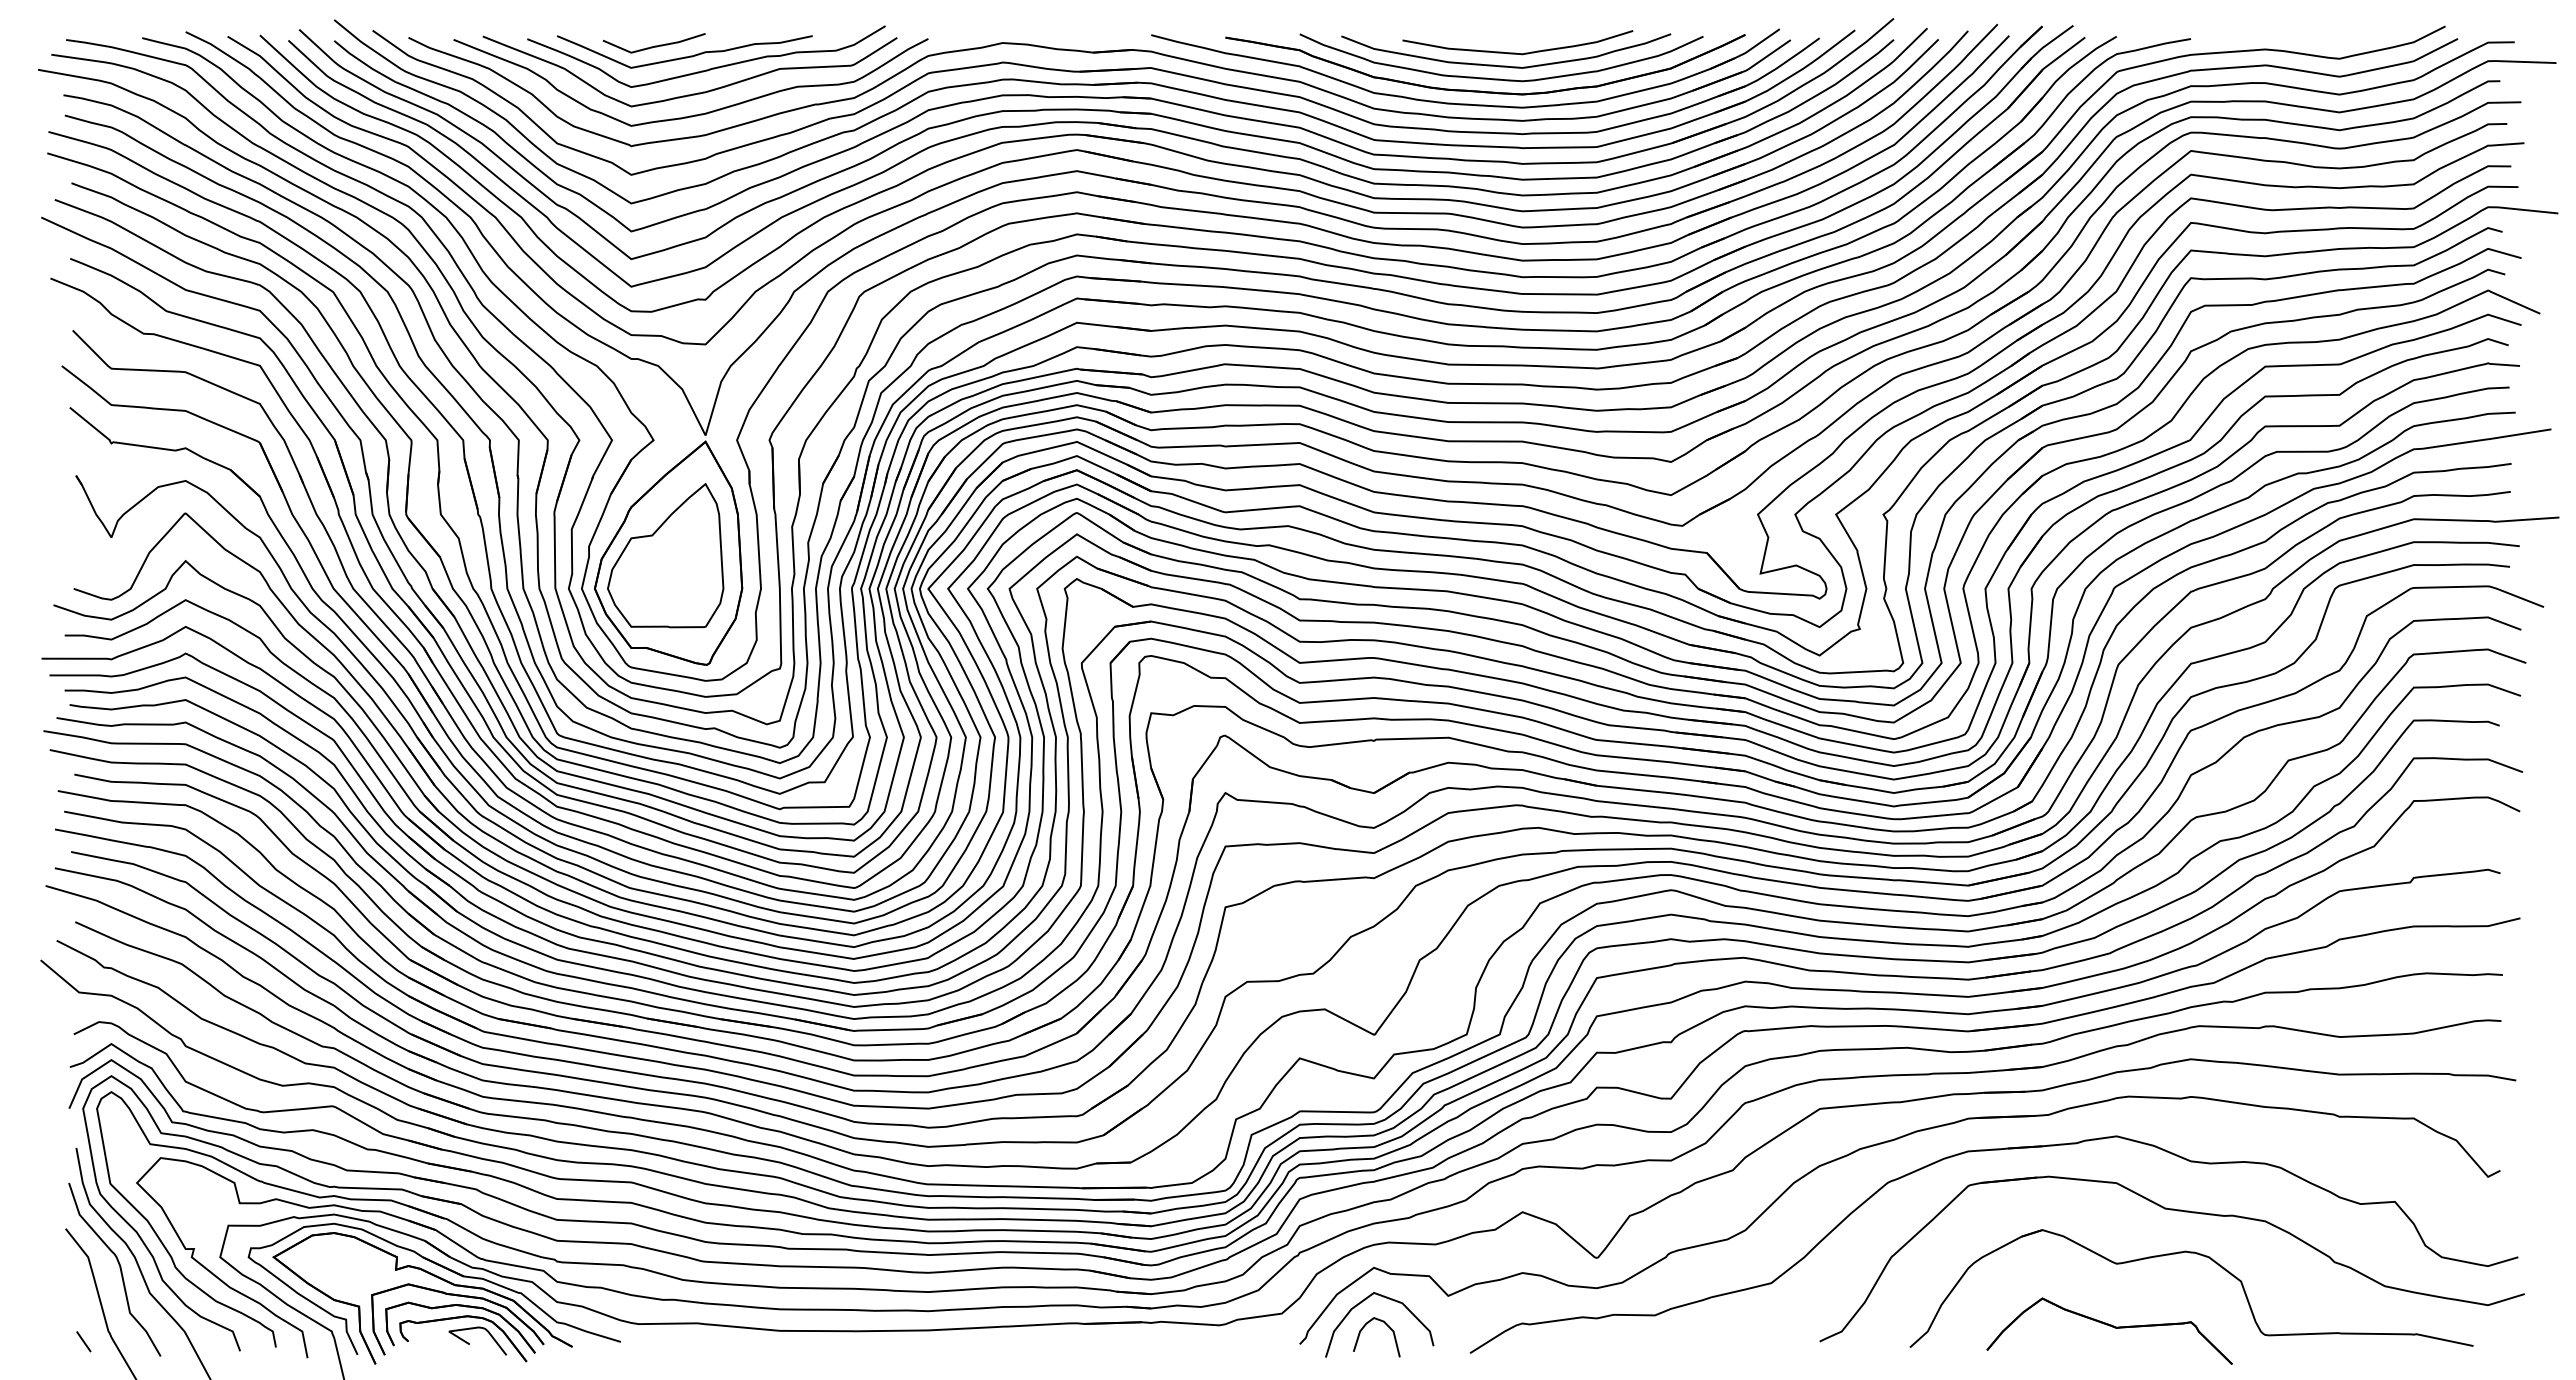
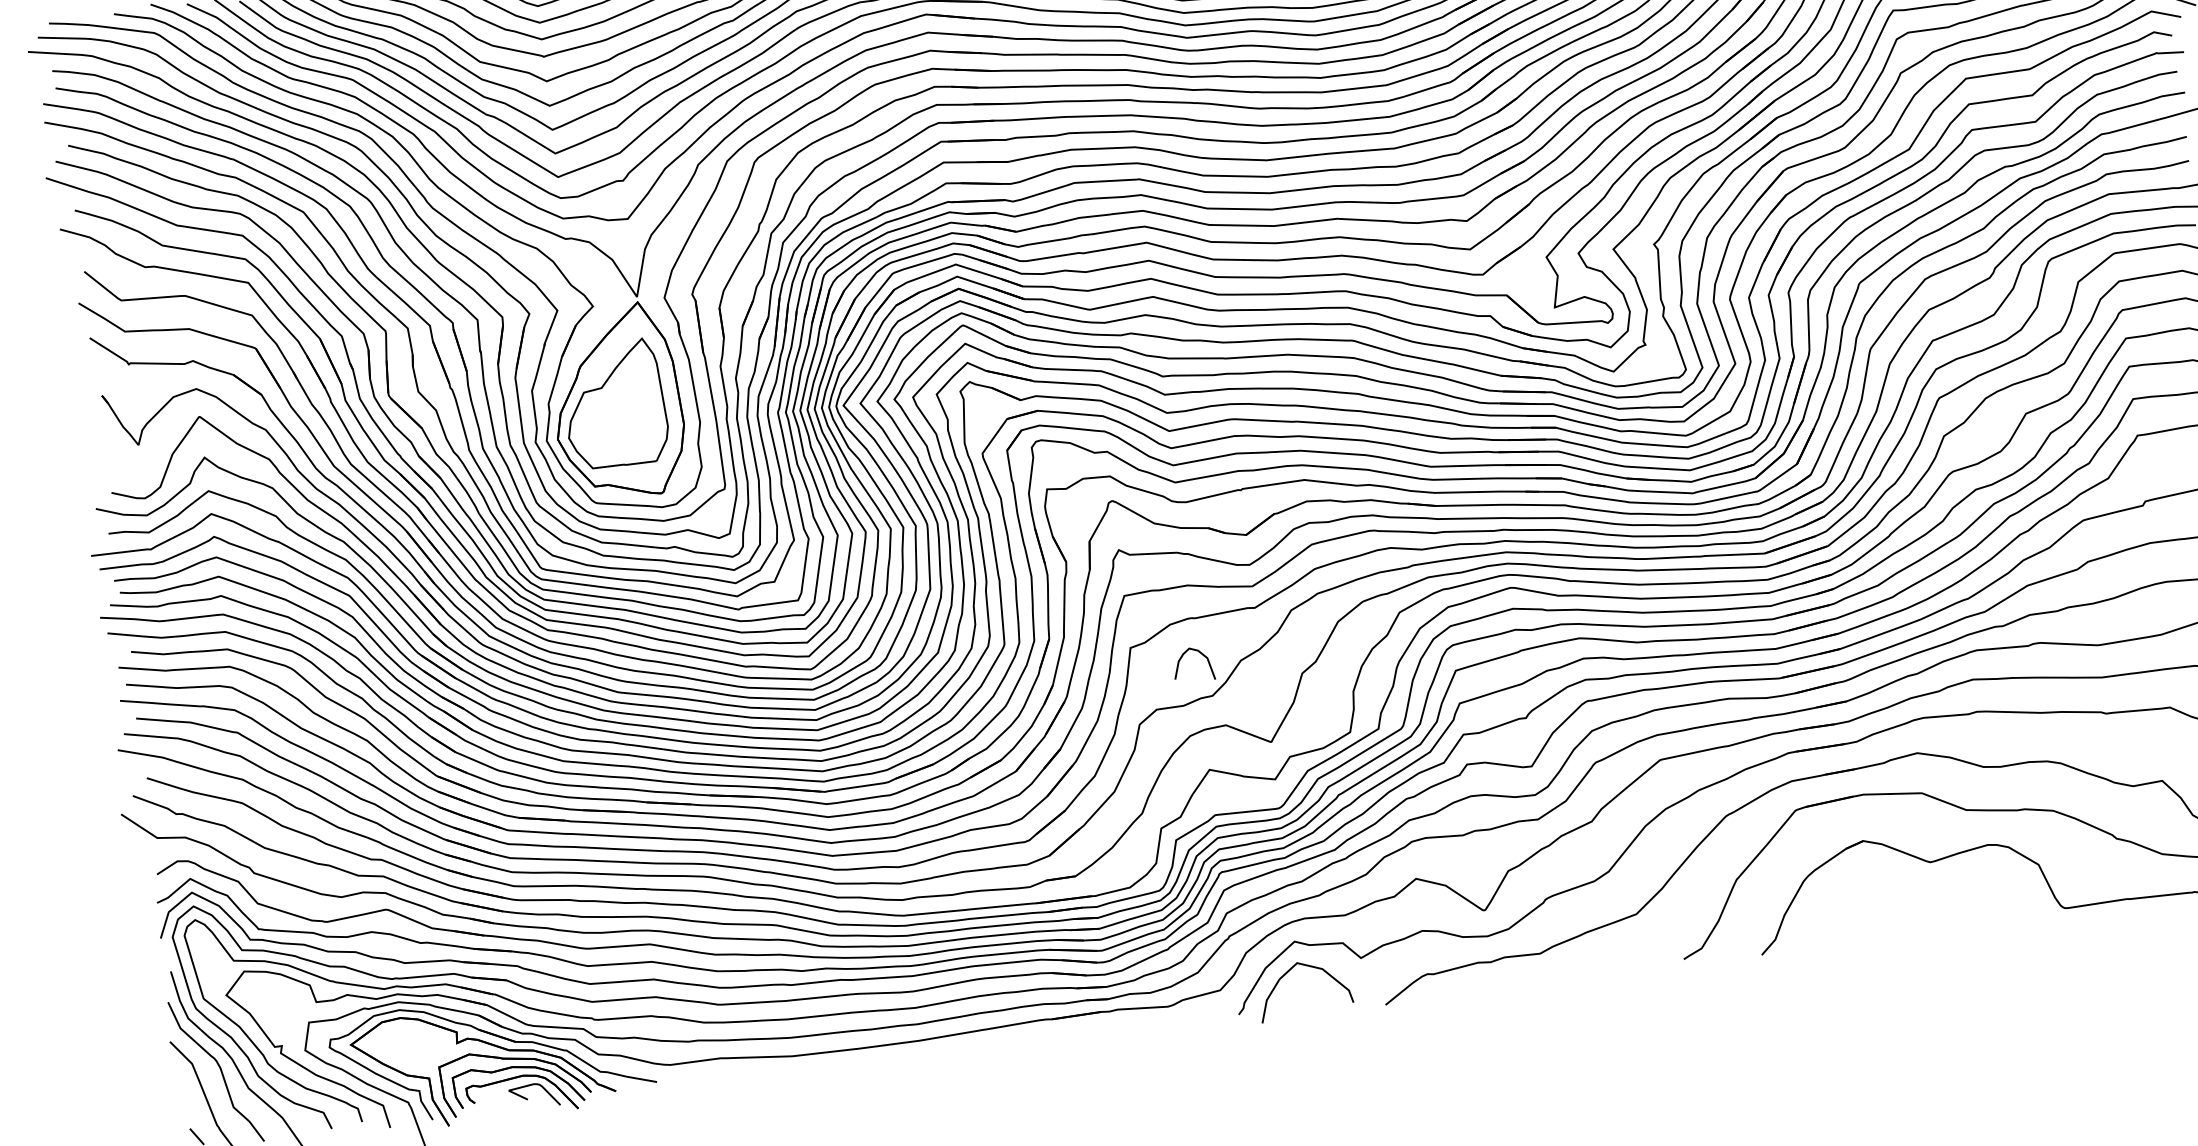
curve: (1365, 1326) -> (1182, 656), moved
part: (2109, 1330) -> (1930, 920), removed

